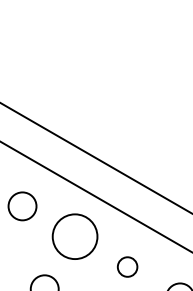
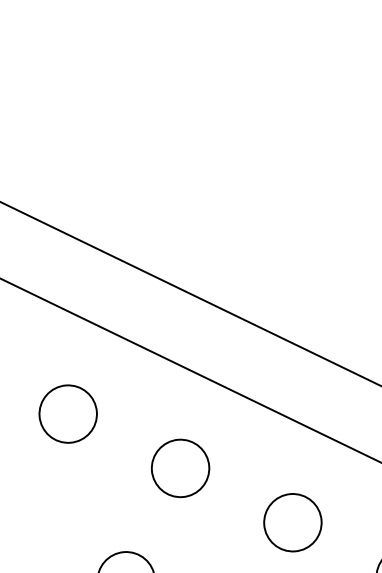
circle: (75, 236) -> (181, 467), size x0.62
circle: (127, 266) -> (292, 521), size x1.43

